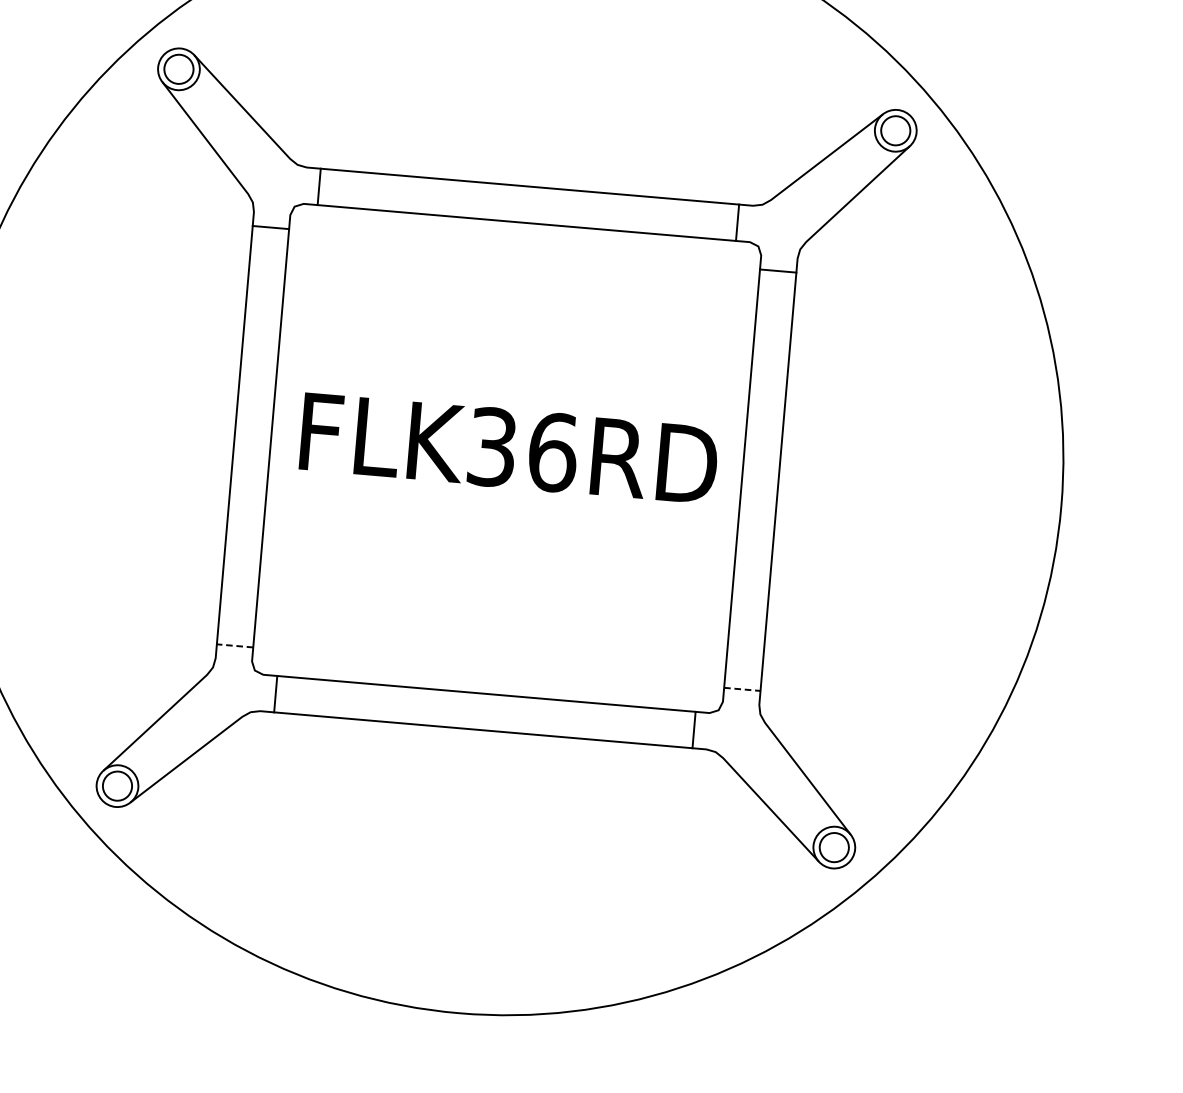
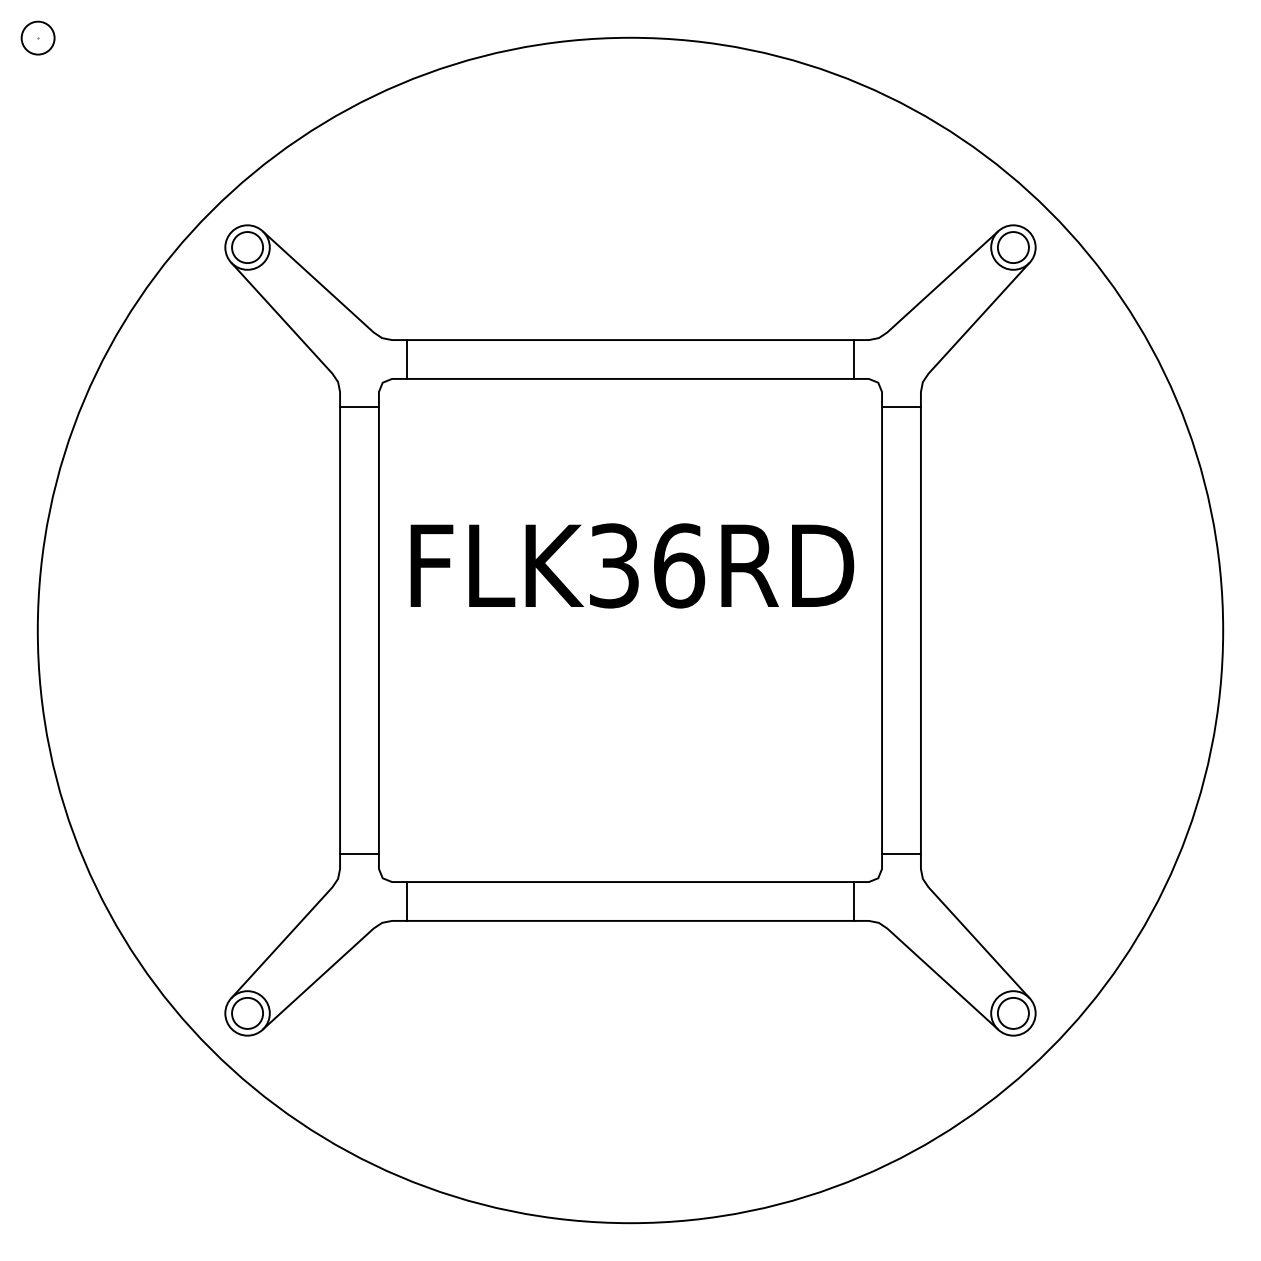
text: (509, 448) -> (632, 565), moved
line: (235, 645) -> (359, 853), dashed -> solid
line: (742, 688) -> (901, 853), dashed -> solid

